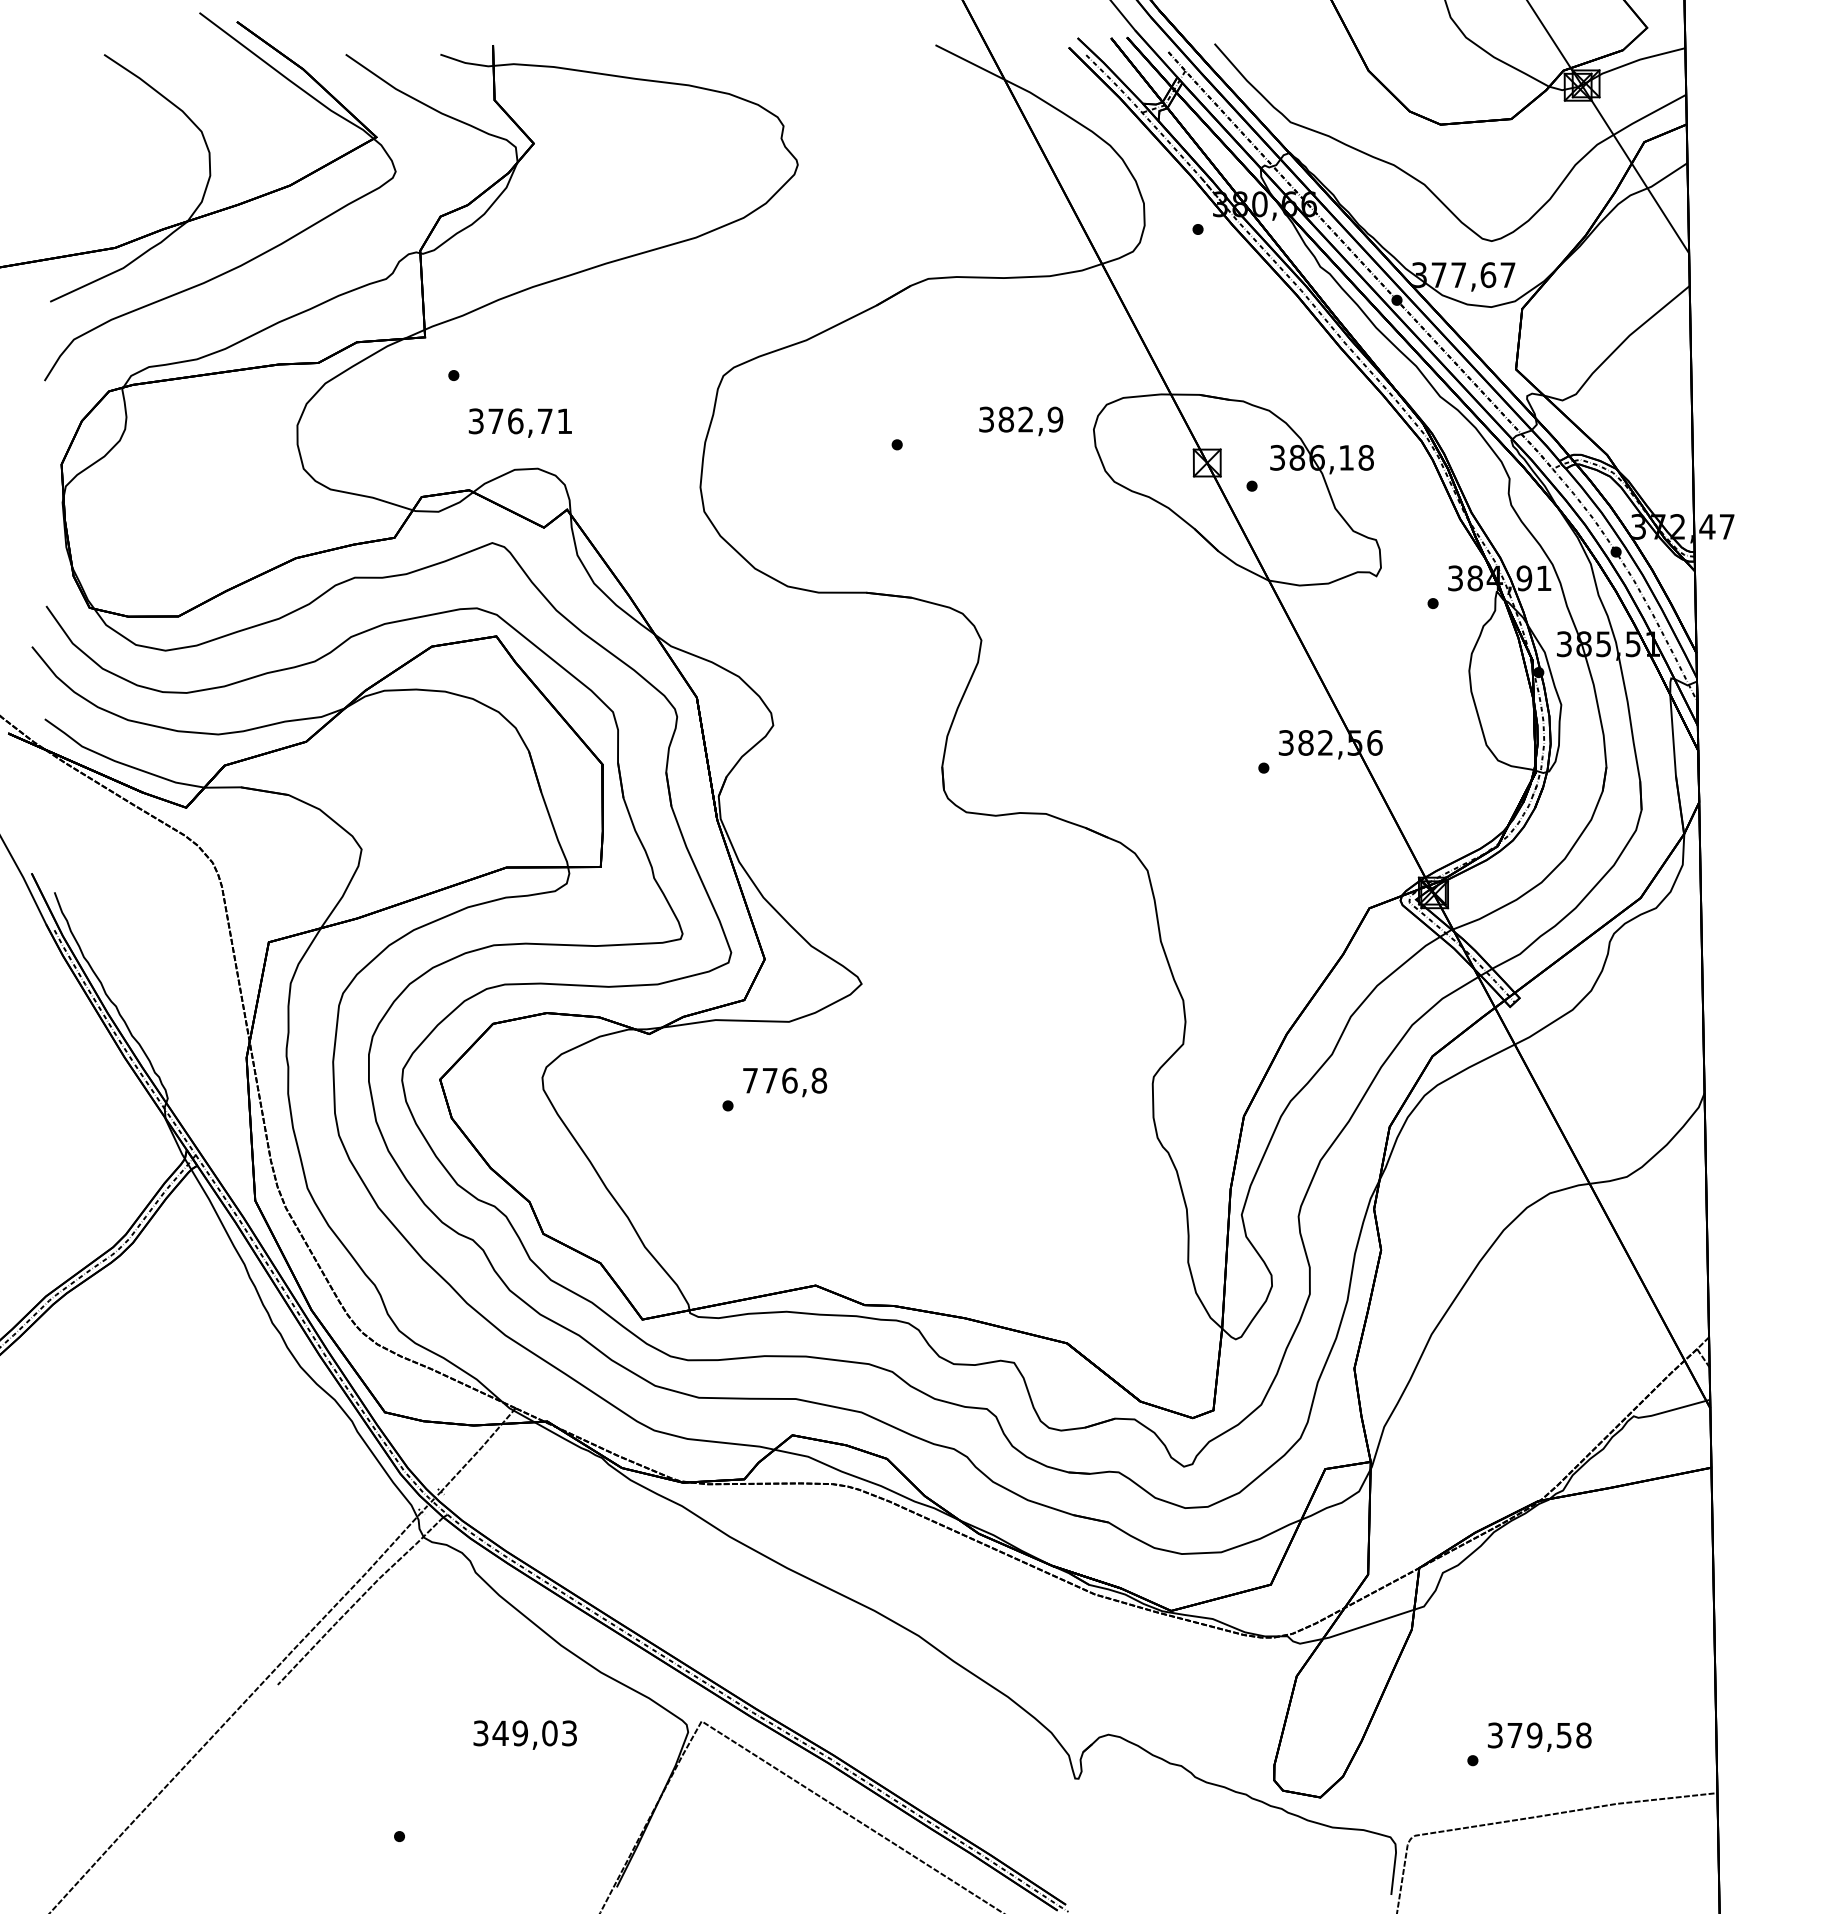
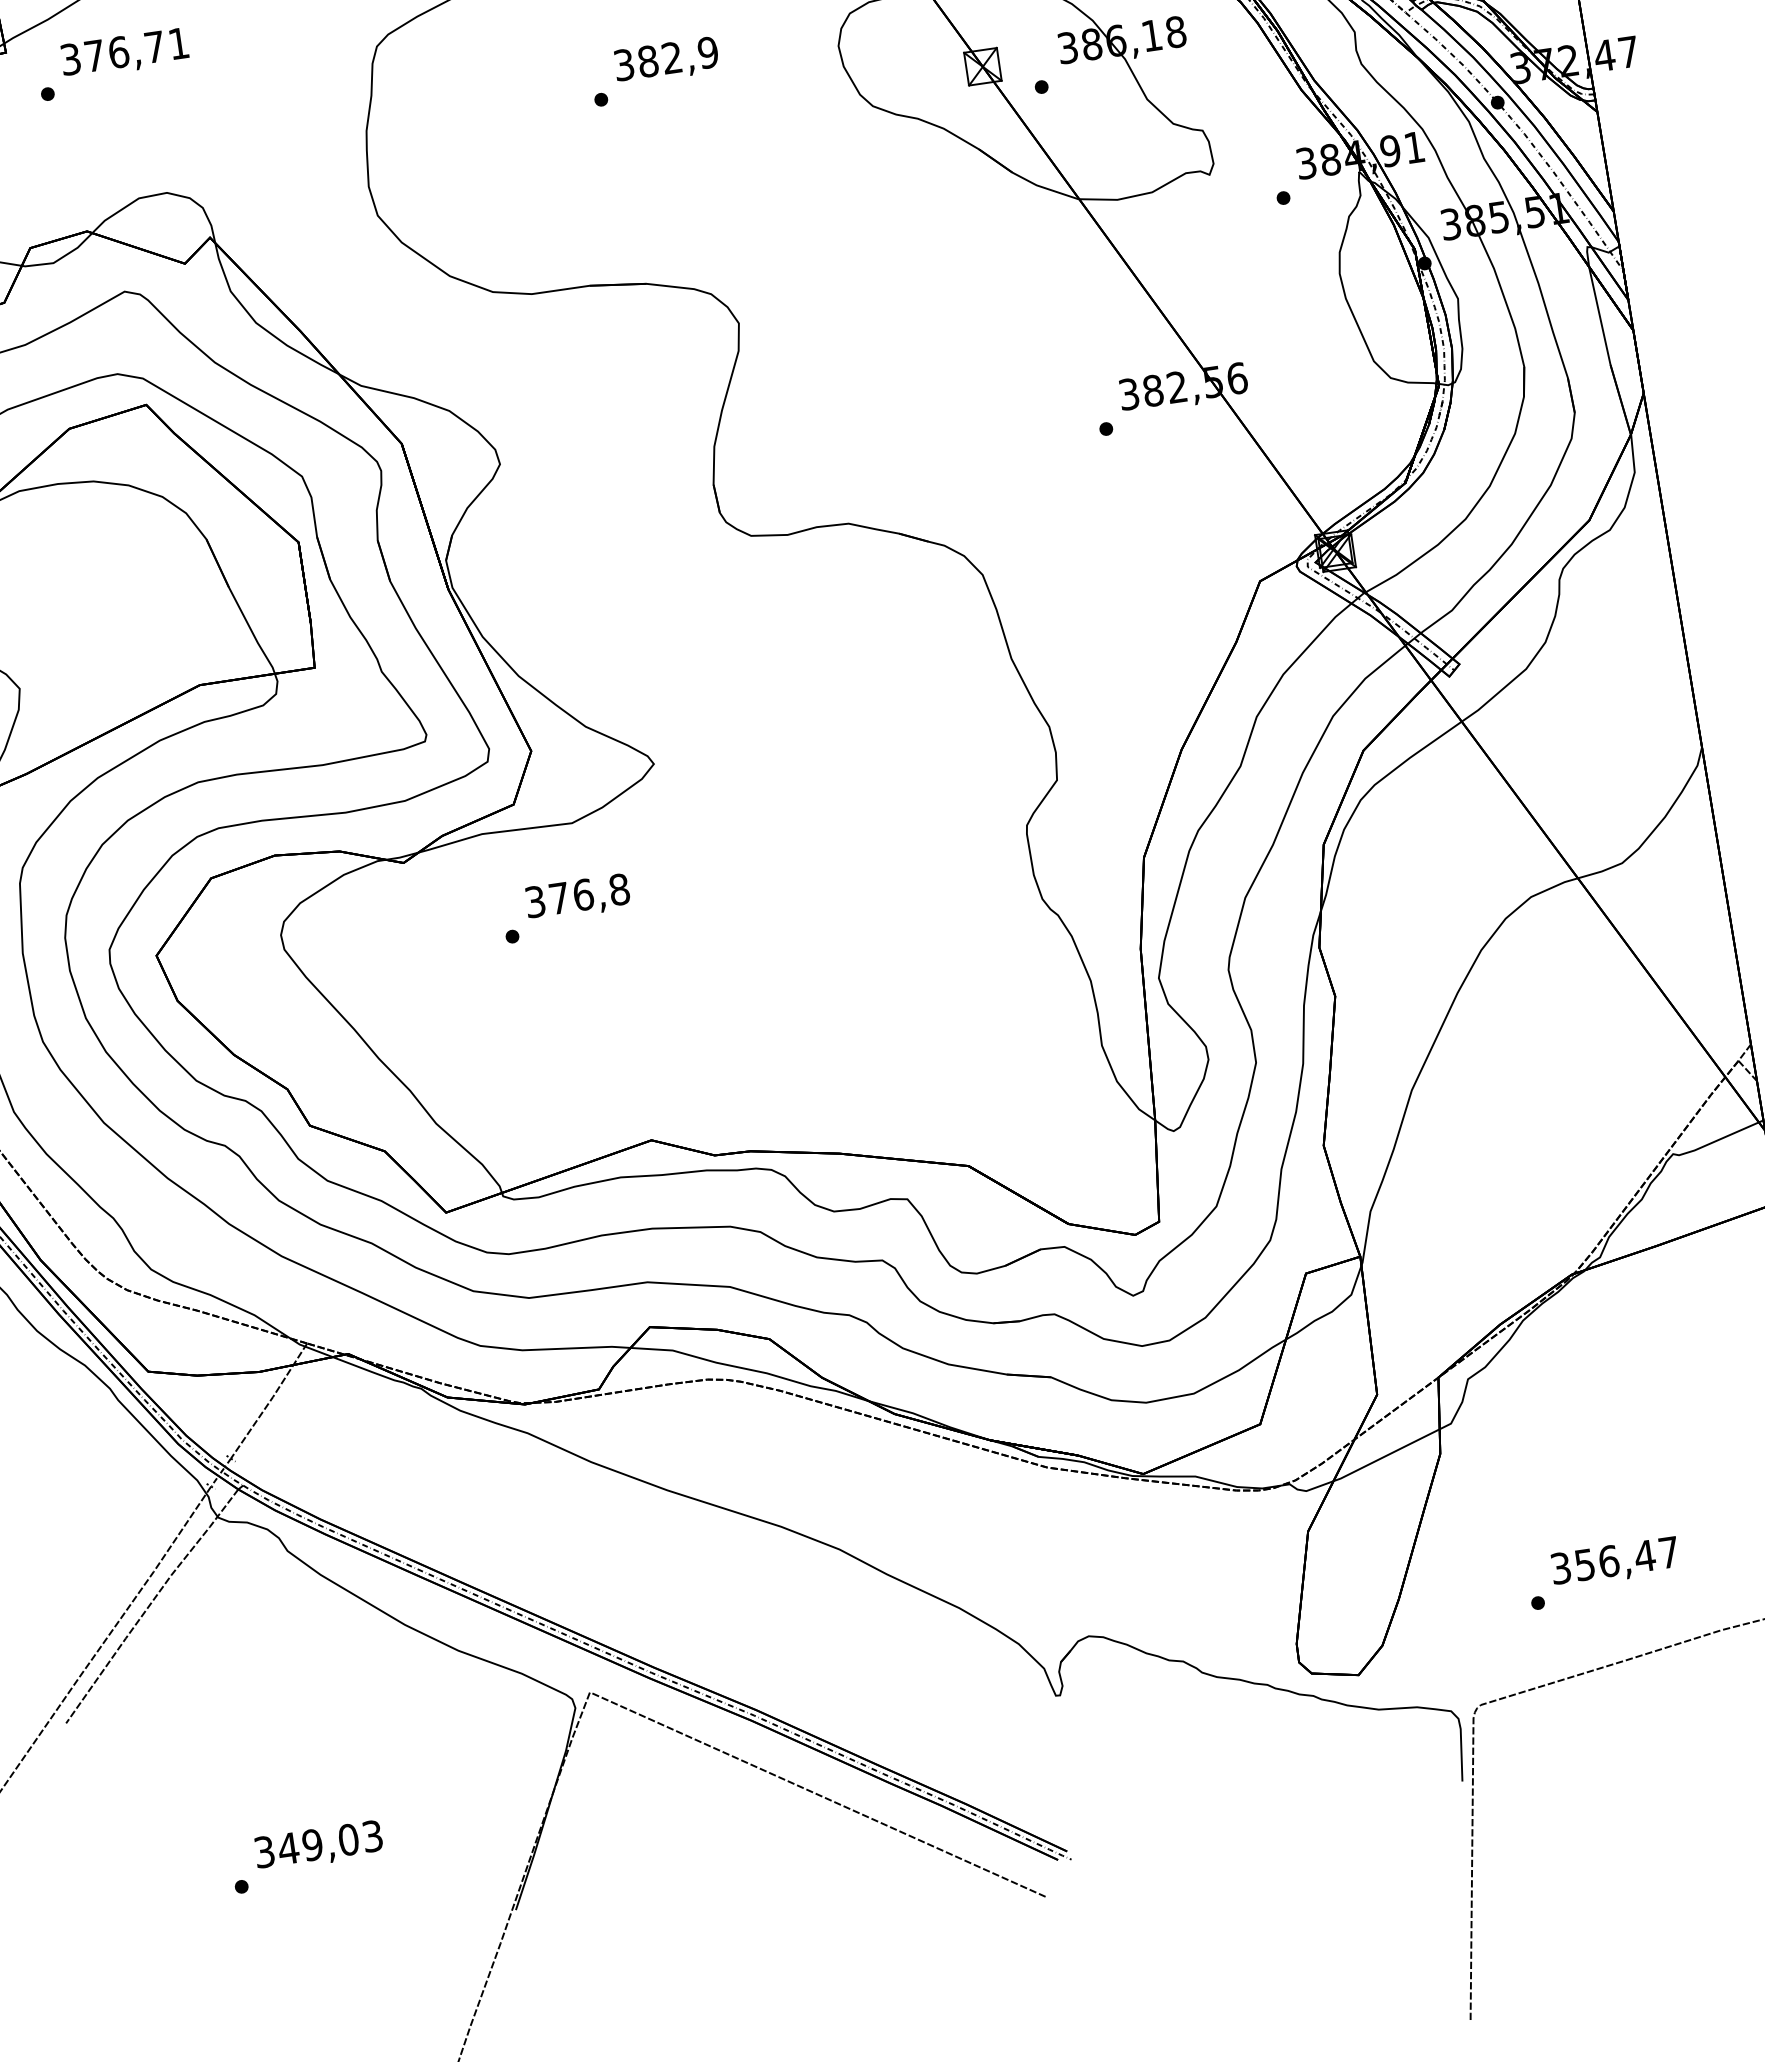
text: (1021, 421) -> (667, 61), moved
text: (519, 422) -> (123, 53), moved
text: (750, 1080) -> (535, 901), 776,8 -> 376,8
text: (524, 1734) -> (317, 1845), moved
text: (1549, 1735) -> (1627, 1558), 379,58 -> 356,47

